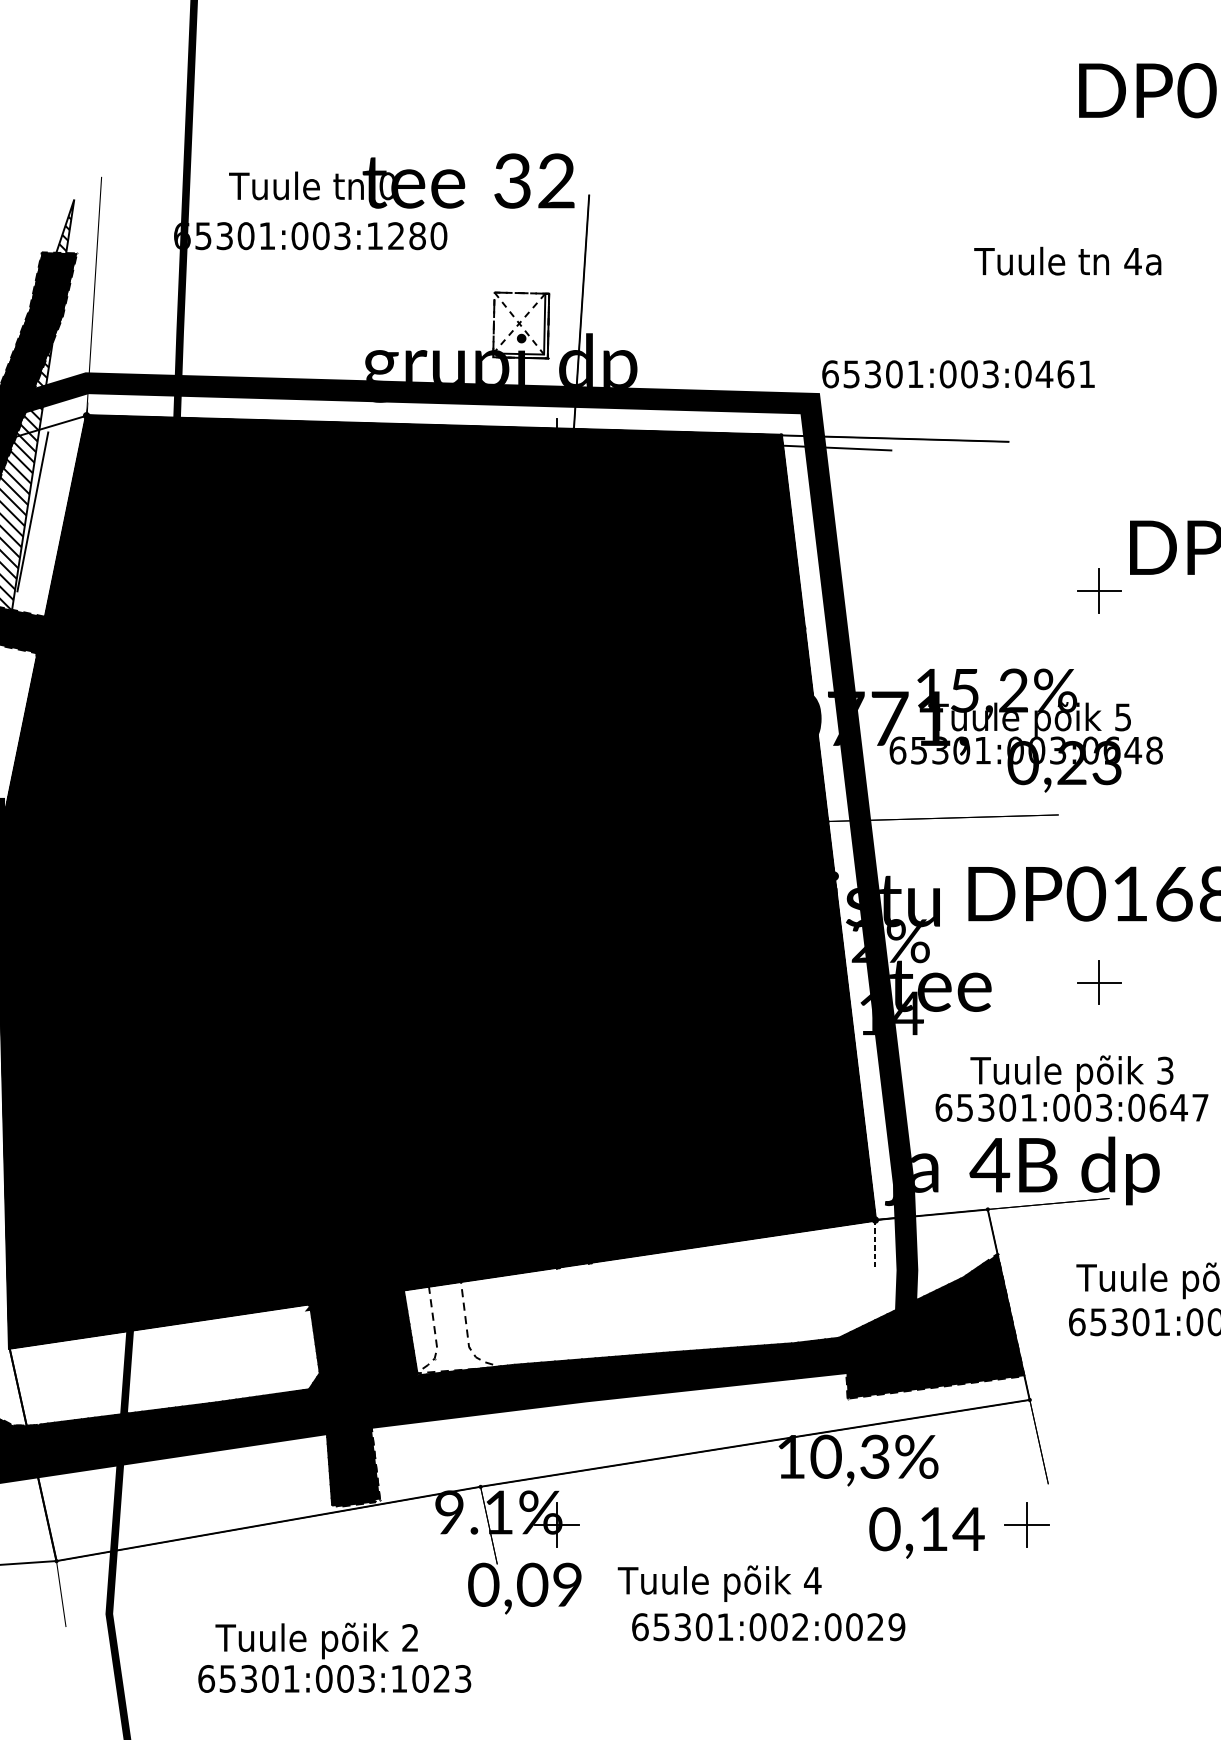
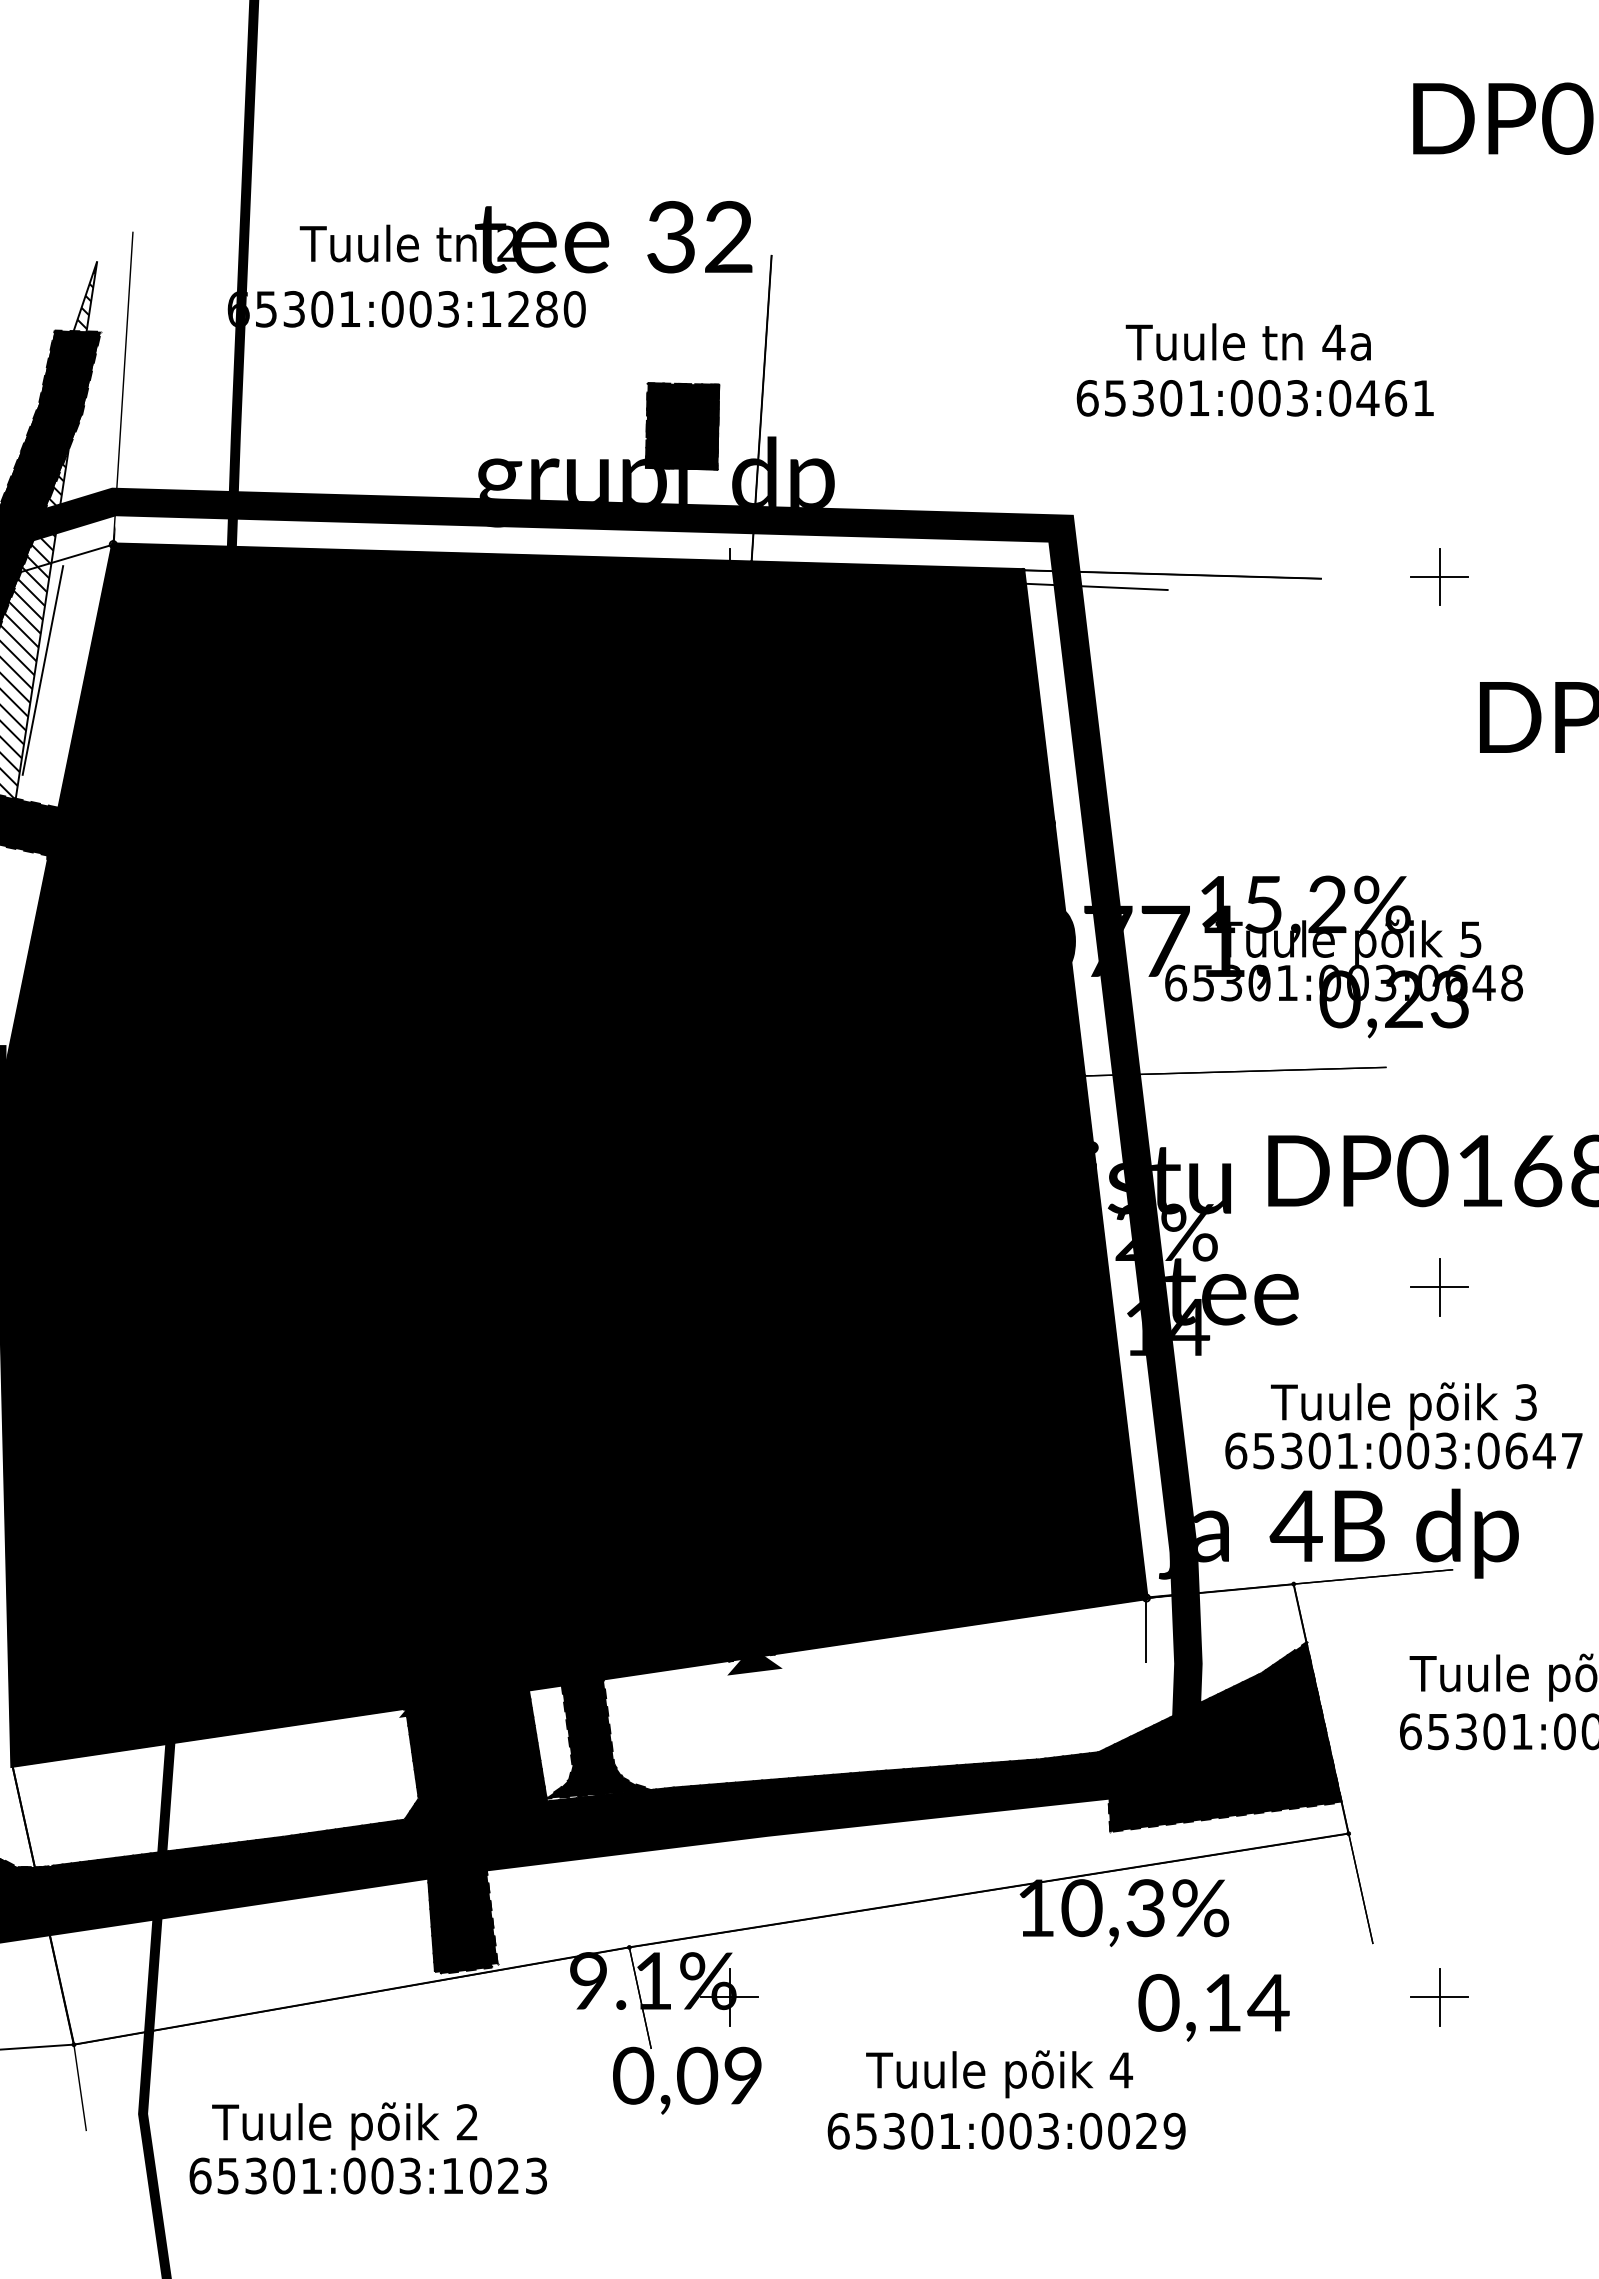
text: (386, 185) -> (506, 243), 0 -> 2
text: (1067, 260) -> (1247, 341), moved
fill: (521, 325) -> (682, 426), added
text: (957, 374) -> (1254, 398), moved
part: (1099, 590) -> (1439, 576), moved
line: (875, 1244) -> (1146, 1630), dashed -> solid
fill: (576, 1268) -> (754, 1661), added
fill: (458, 1326) -> (600, 1737), added
part: (1026, 1525) -> (1439, 1997), moved
text: (719, 1583) -> (999, 2074), moved
text: (799, 1627) -> (1047, 2131), 65301:002:0029 -> 65301:003:0029
text: (334, 1657) -> (367, 2148), moved

